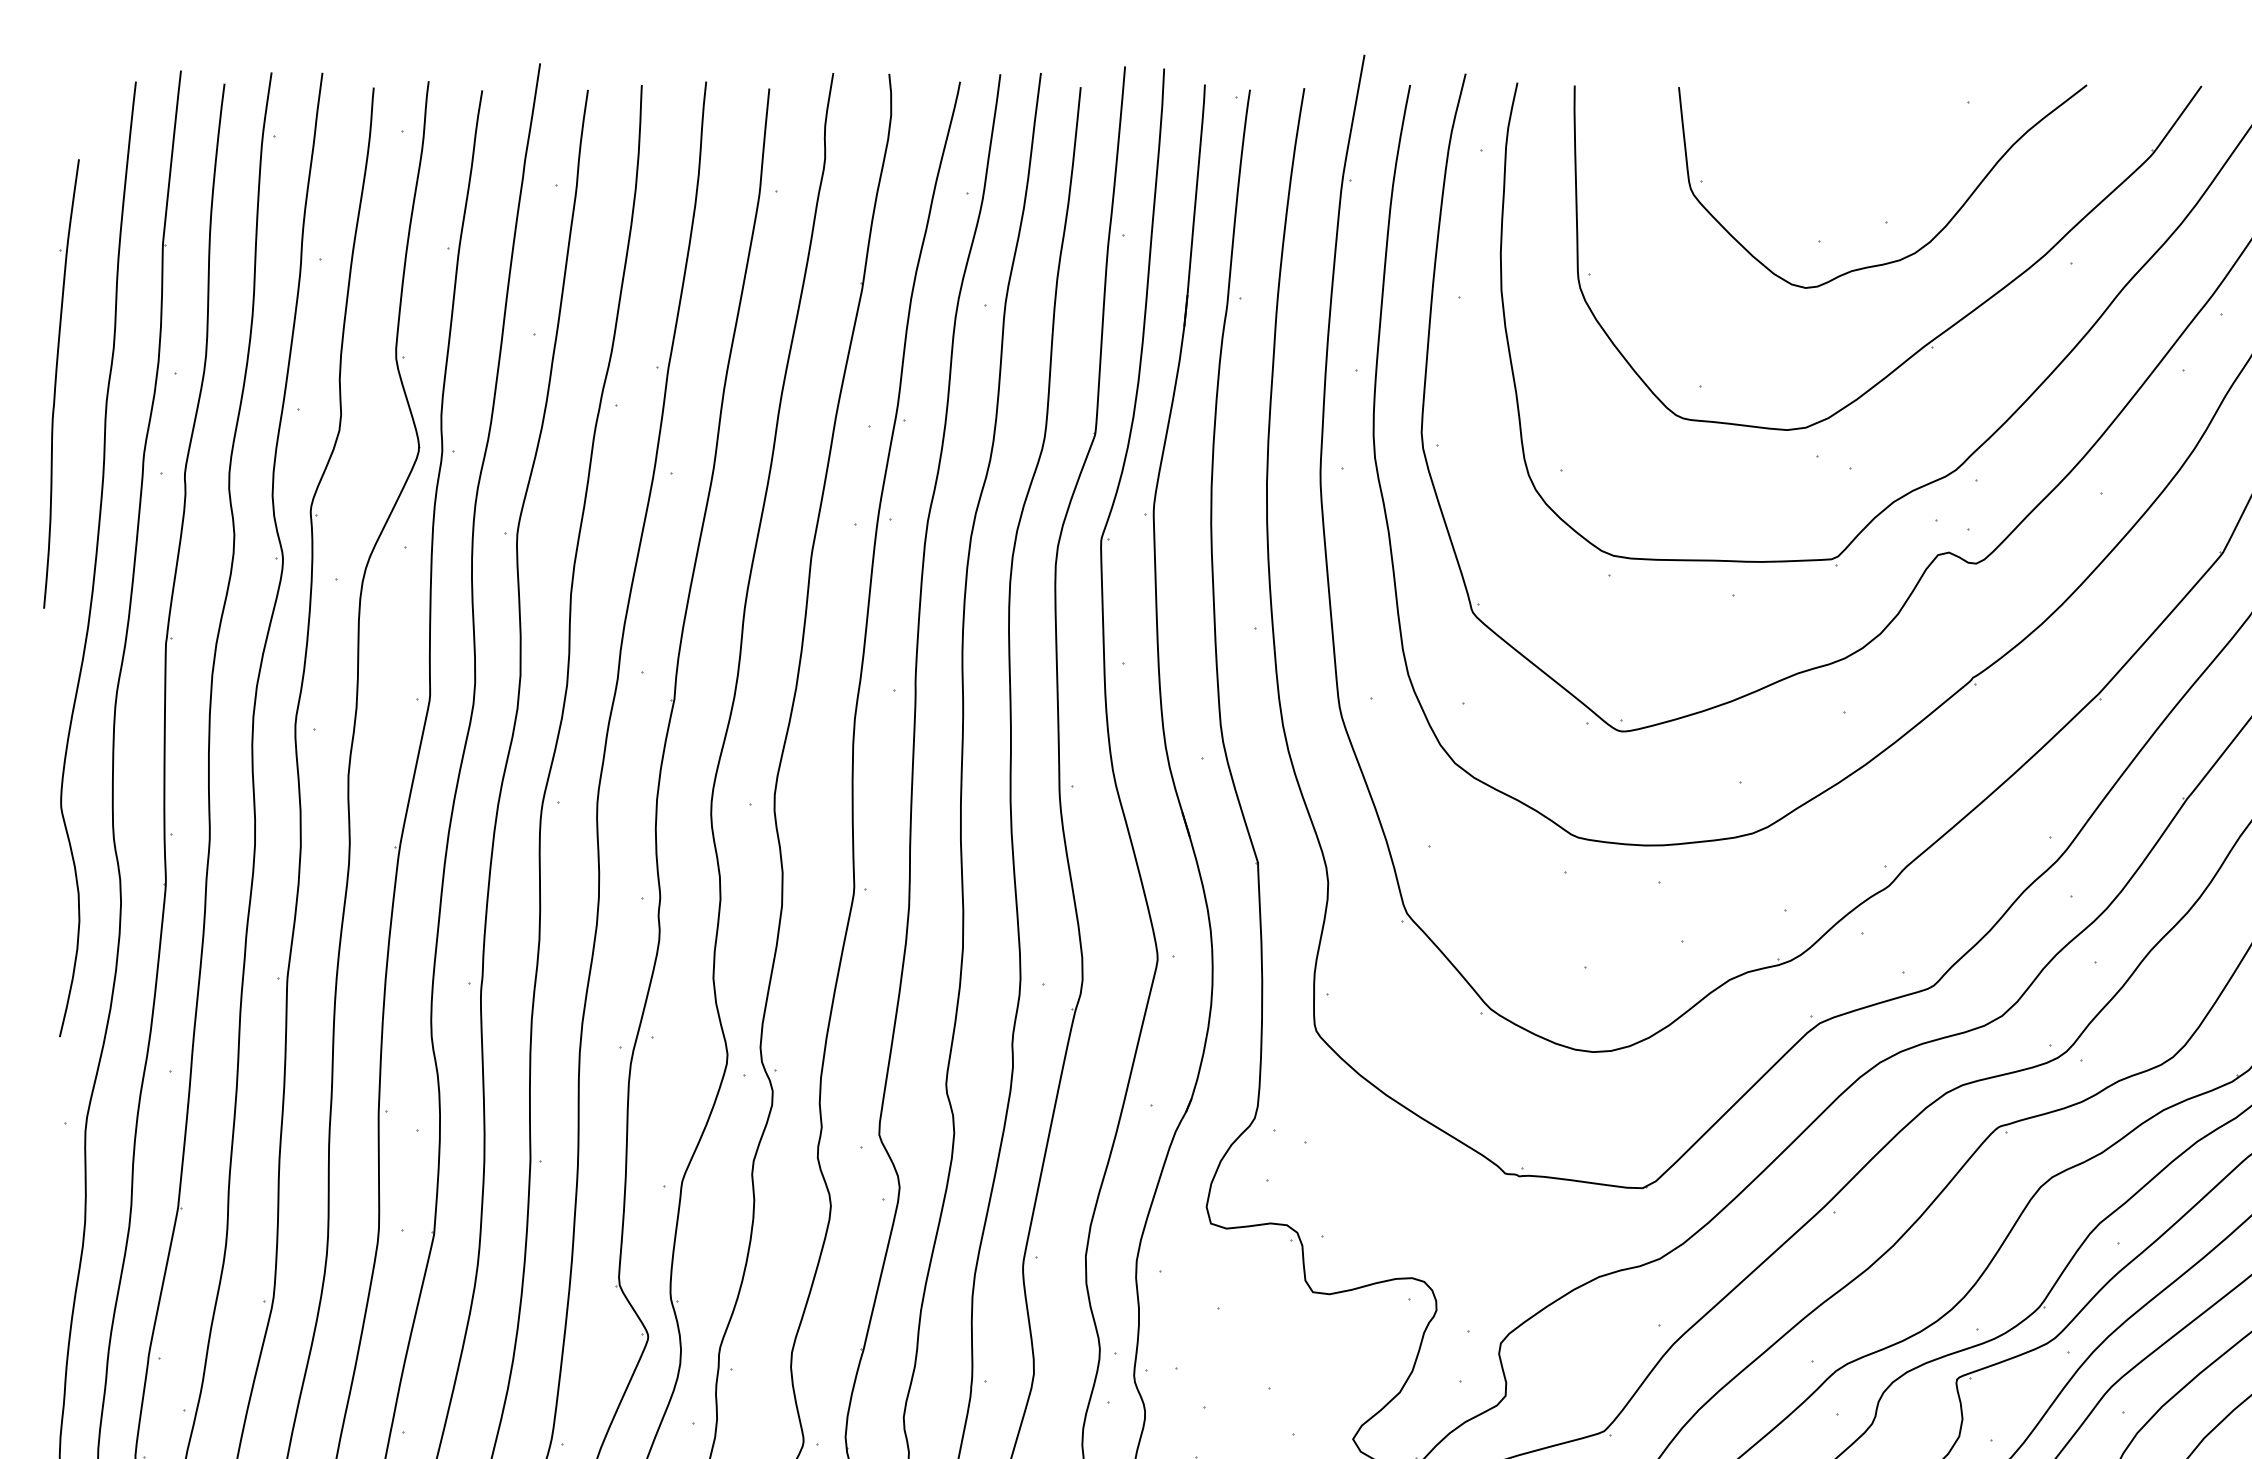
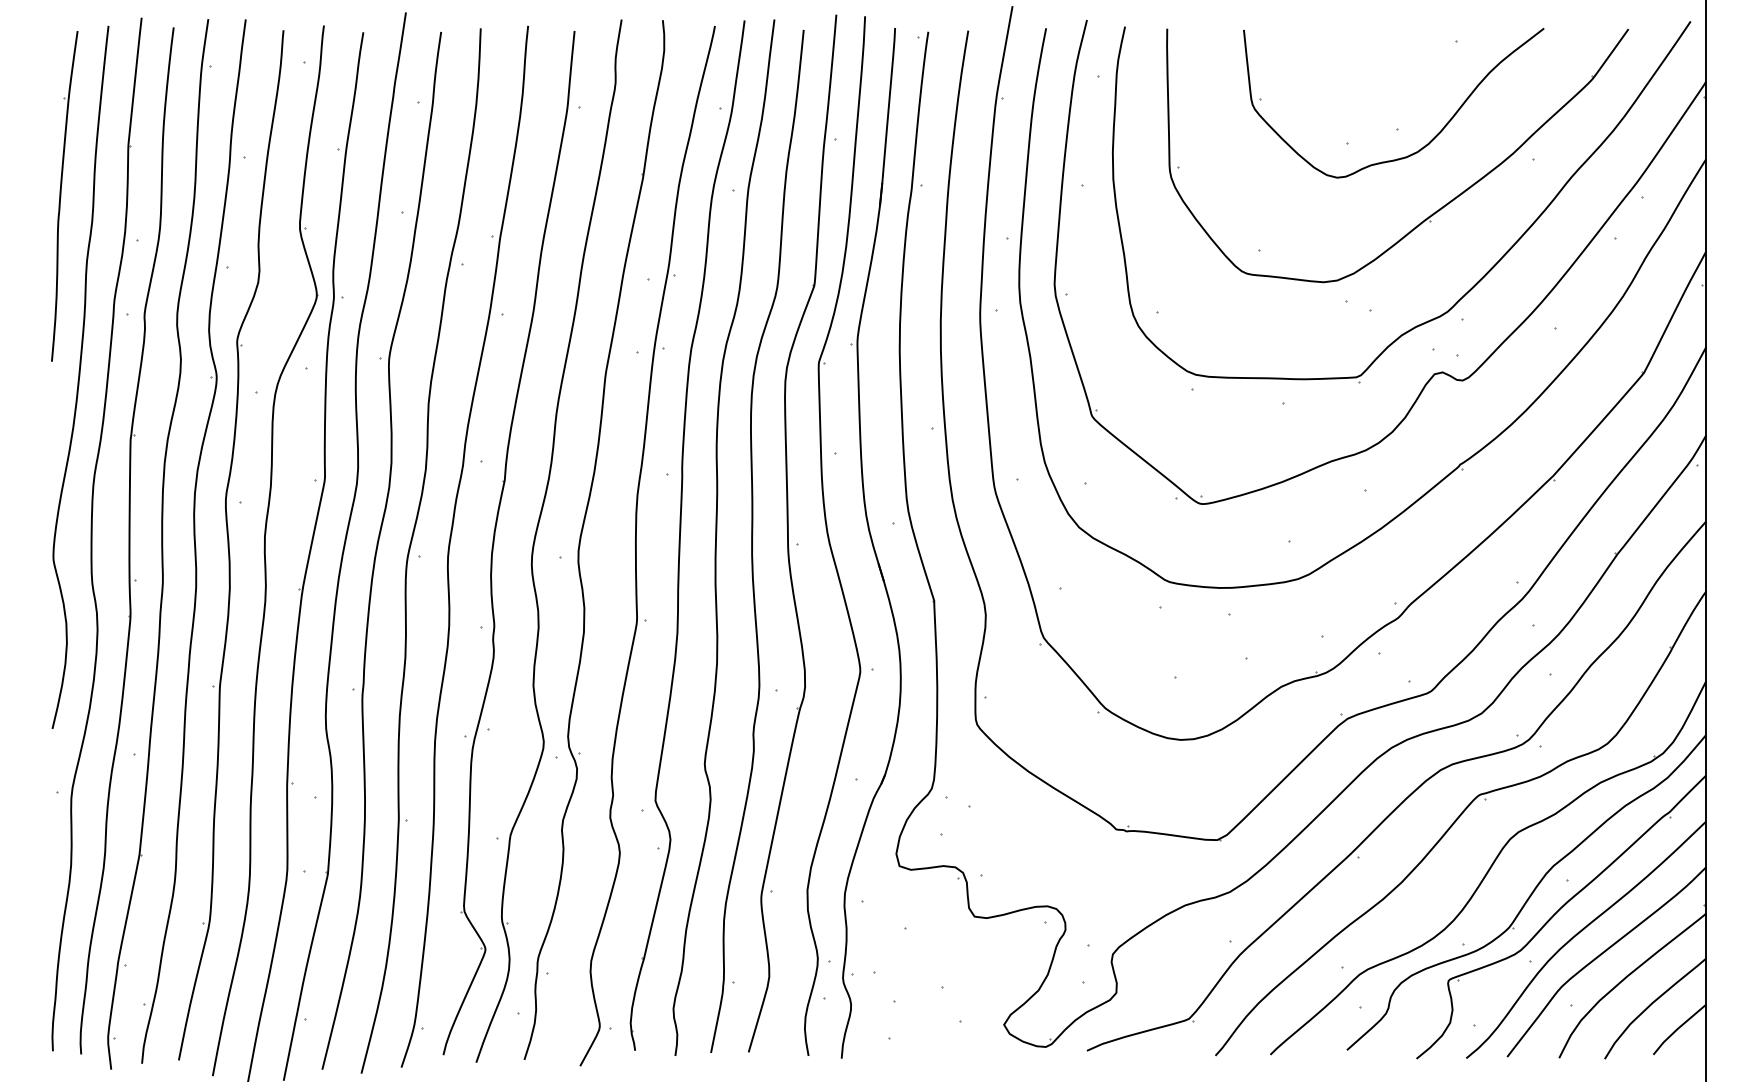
part: (61, 384) -> (64, 196), moved

